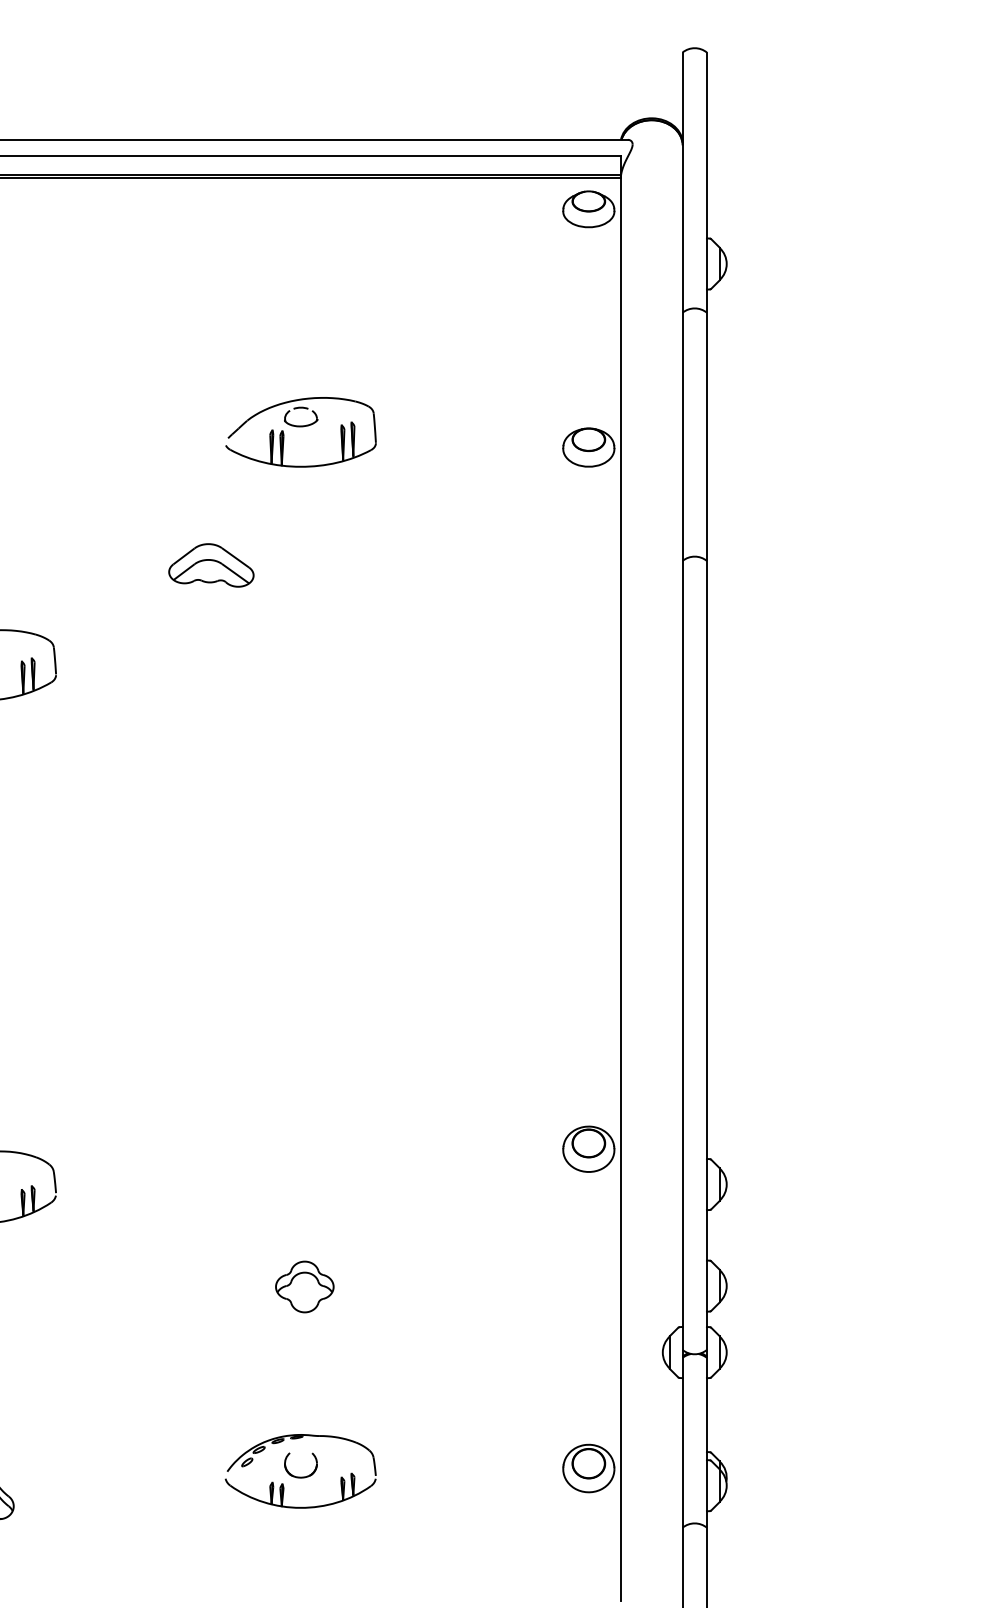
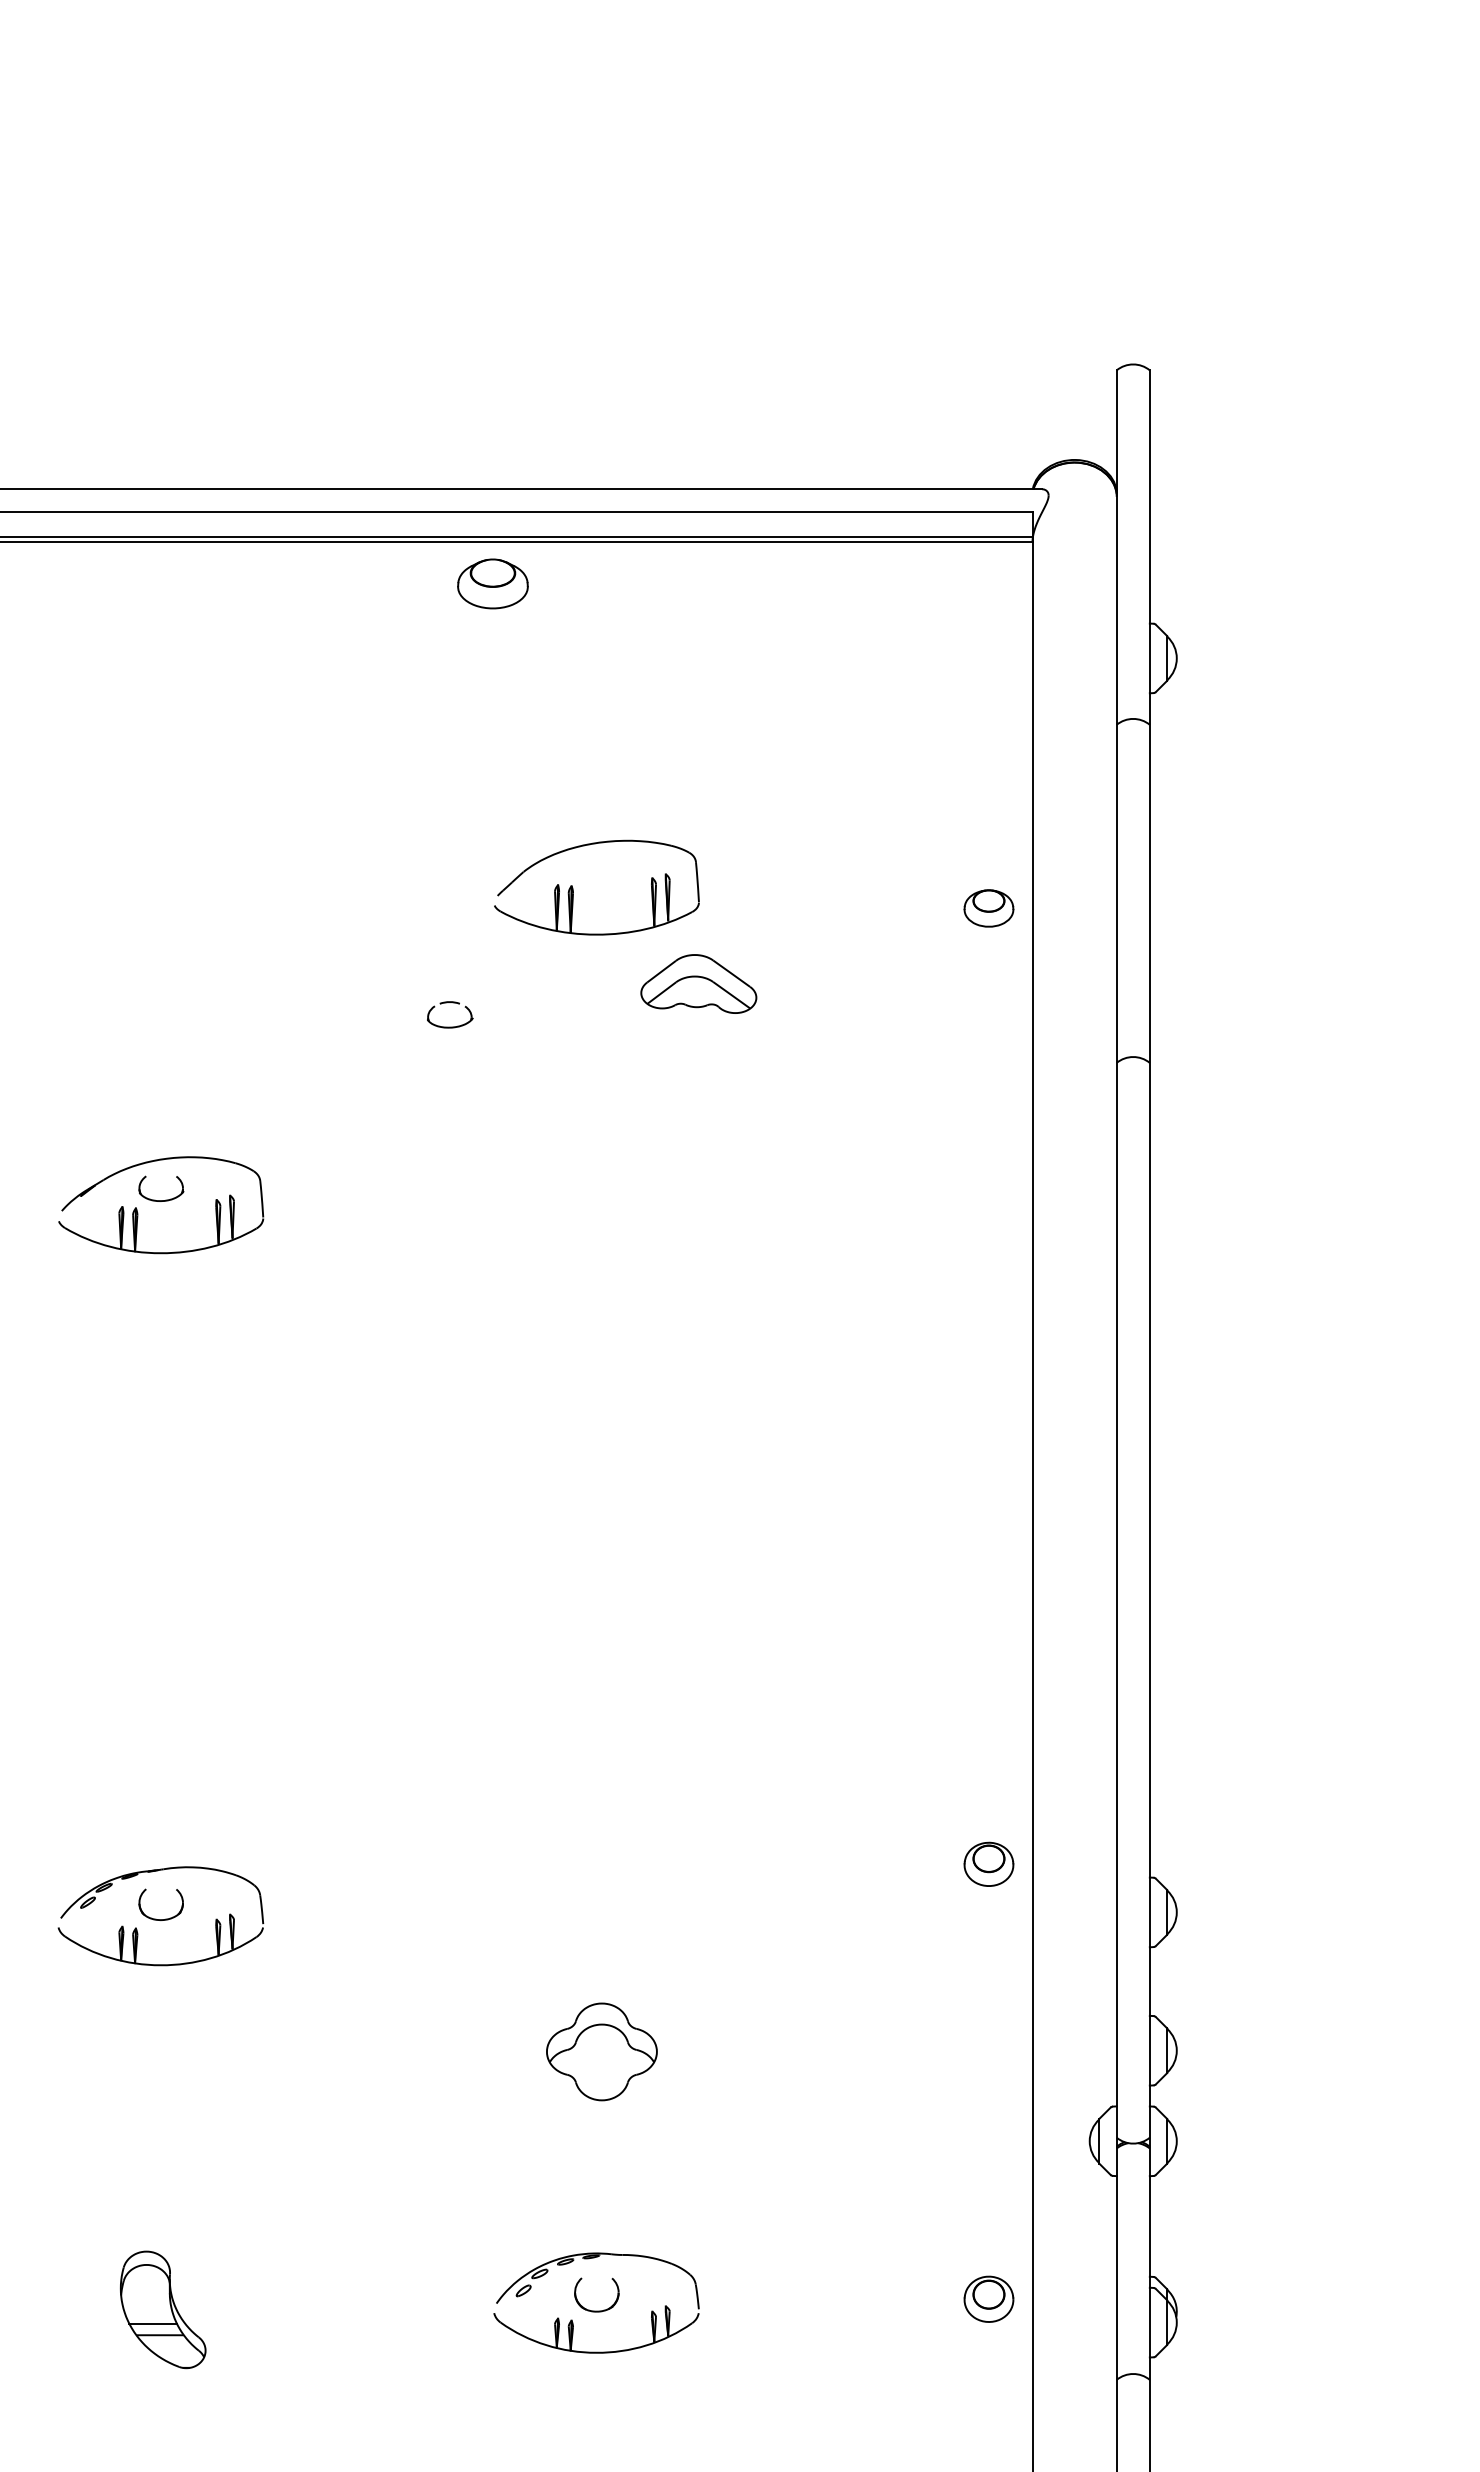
part: (588, 209) -> (492, 583), moved
part: (302, 408) -> (452, 1003), moved
part: (588, 447) -> (988, 908), size x0.7
part: (211, 565) -> (698, 983), moved
part: (588, 1149) -> (988, 1864), size x0.7
part: (305, 1286) -> (602, 2051), size x1.4
part: (588, 1468) -> (988, 2299), size x0.7

